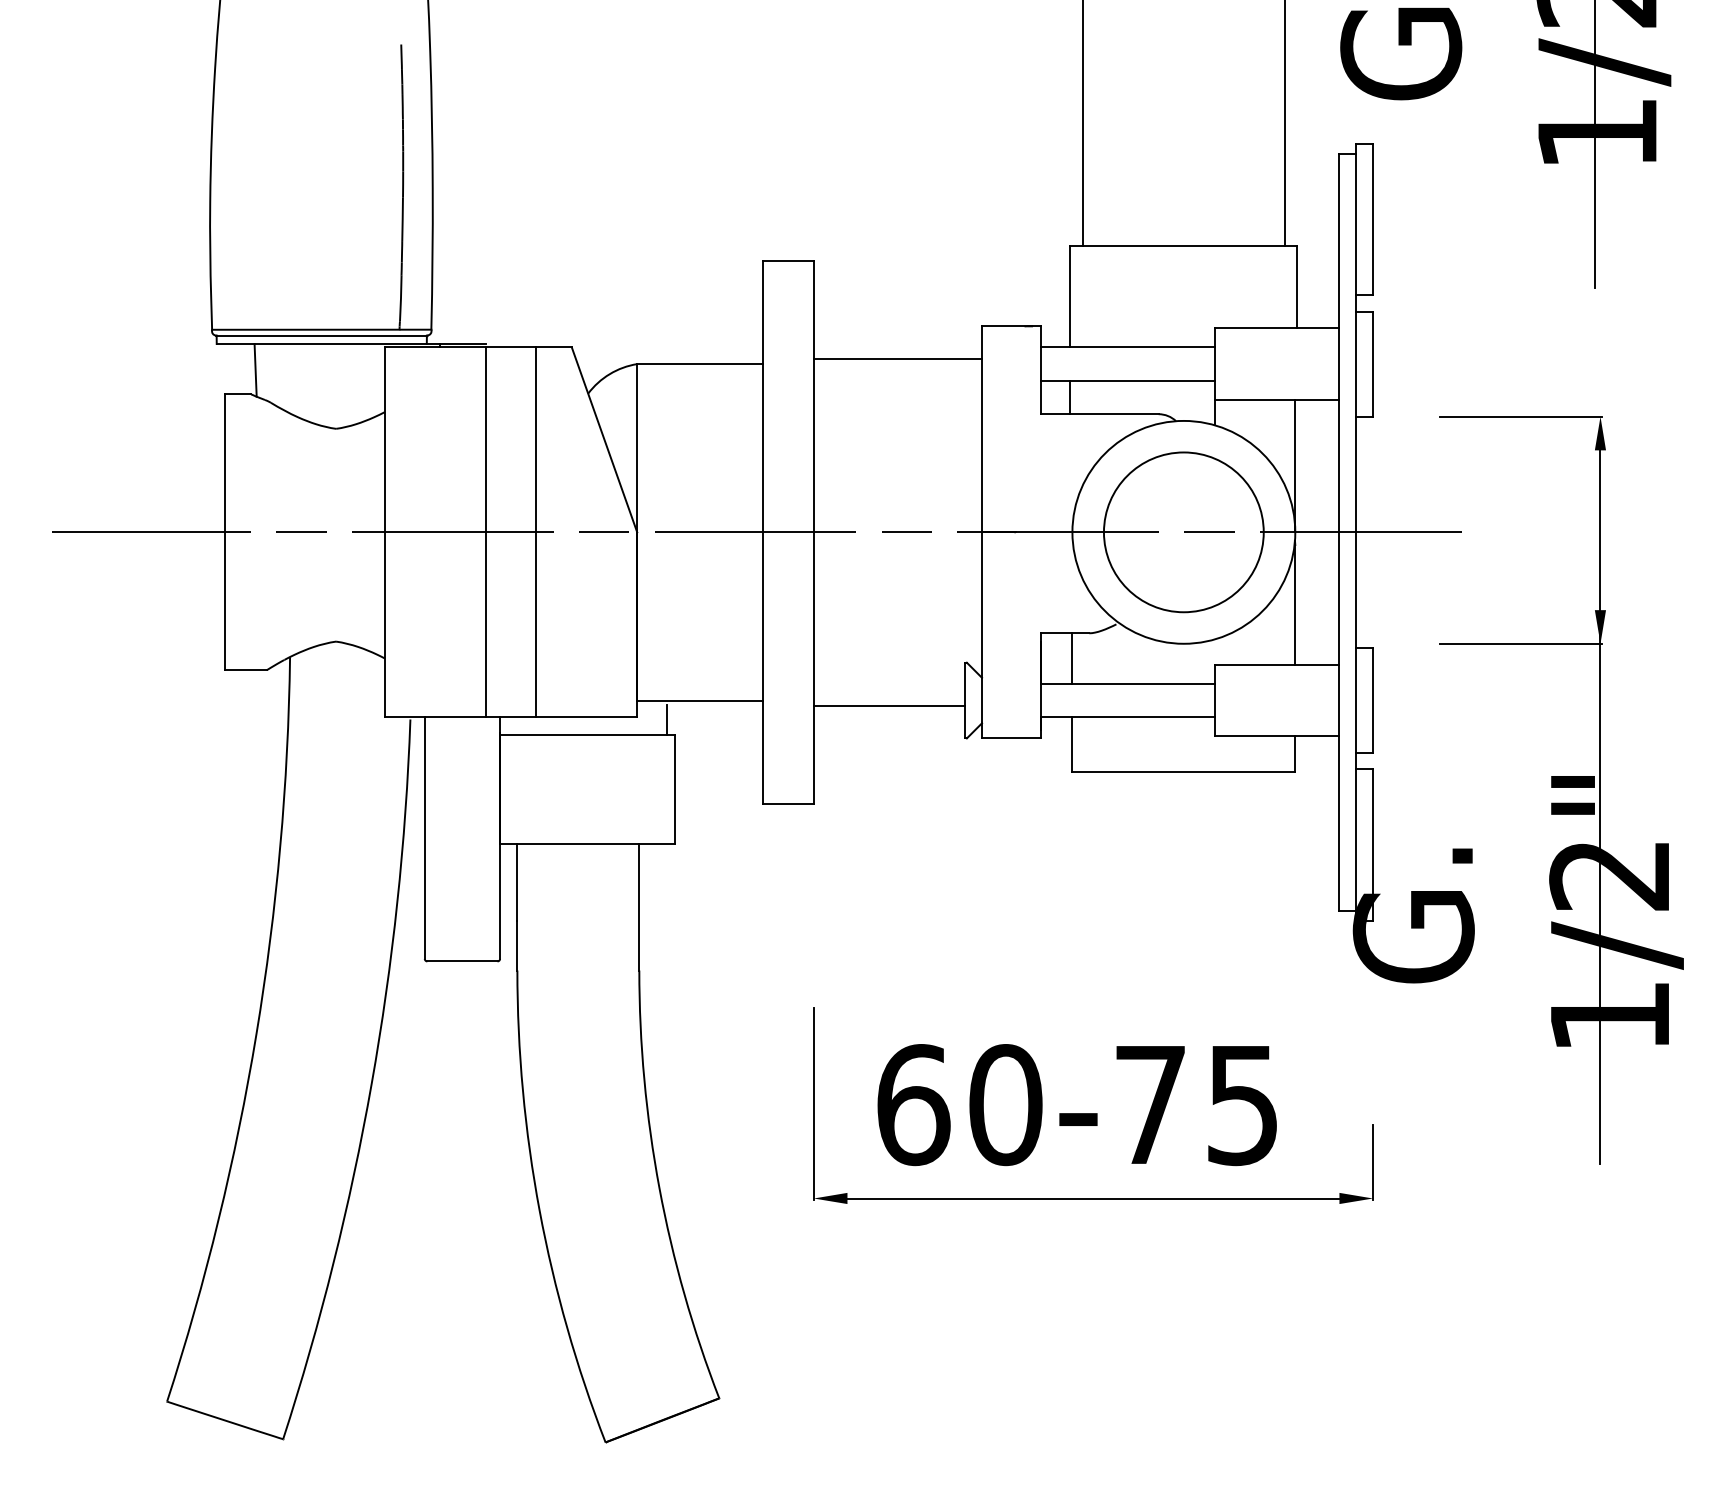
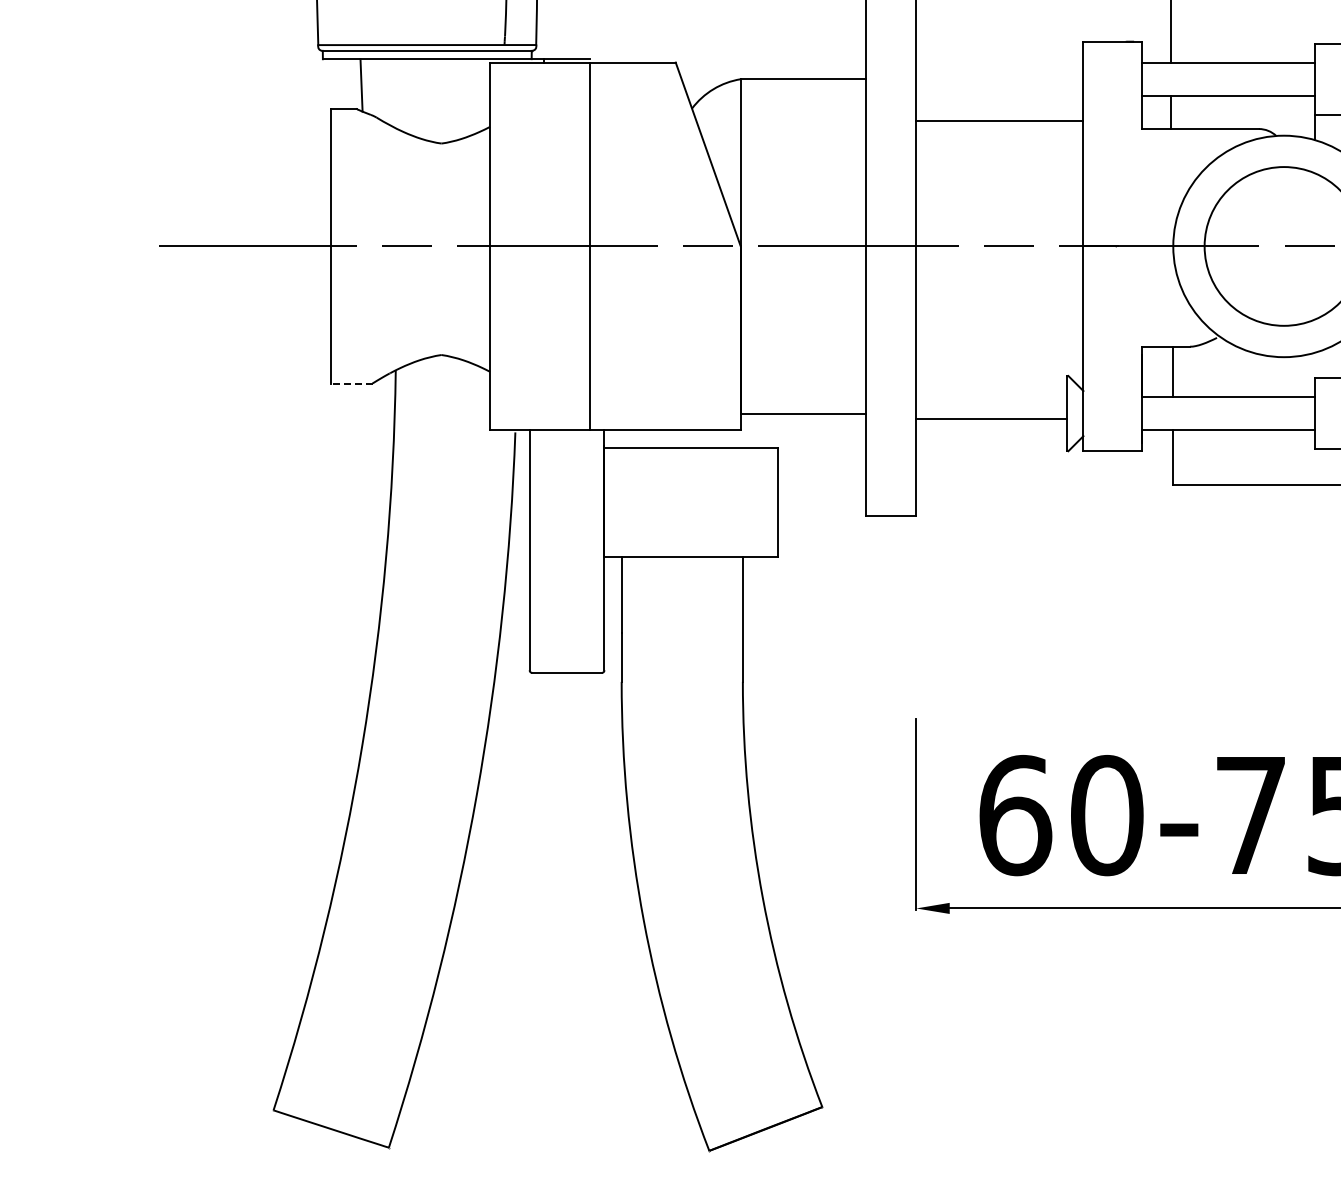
line: (897, 358) -> (999, 120), moved
line: (536, 532) -> (640, 246), removed
line: (245, 670) -> (351, 383), solid -> dashed
line: (666, 720) -> (769, 433), removed

